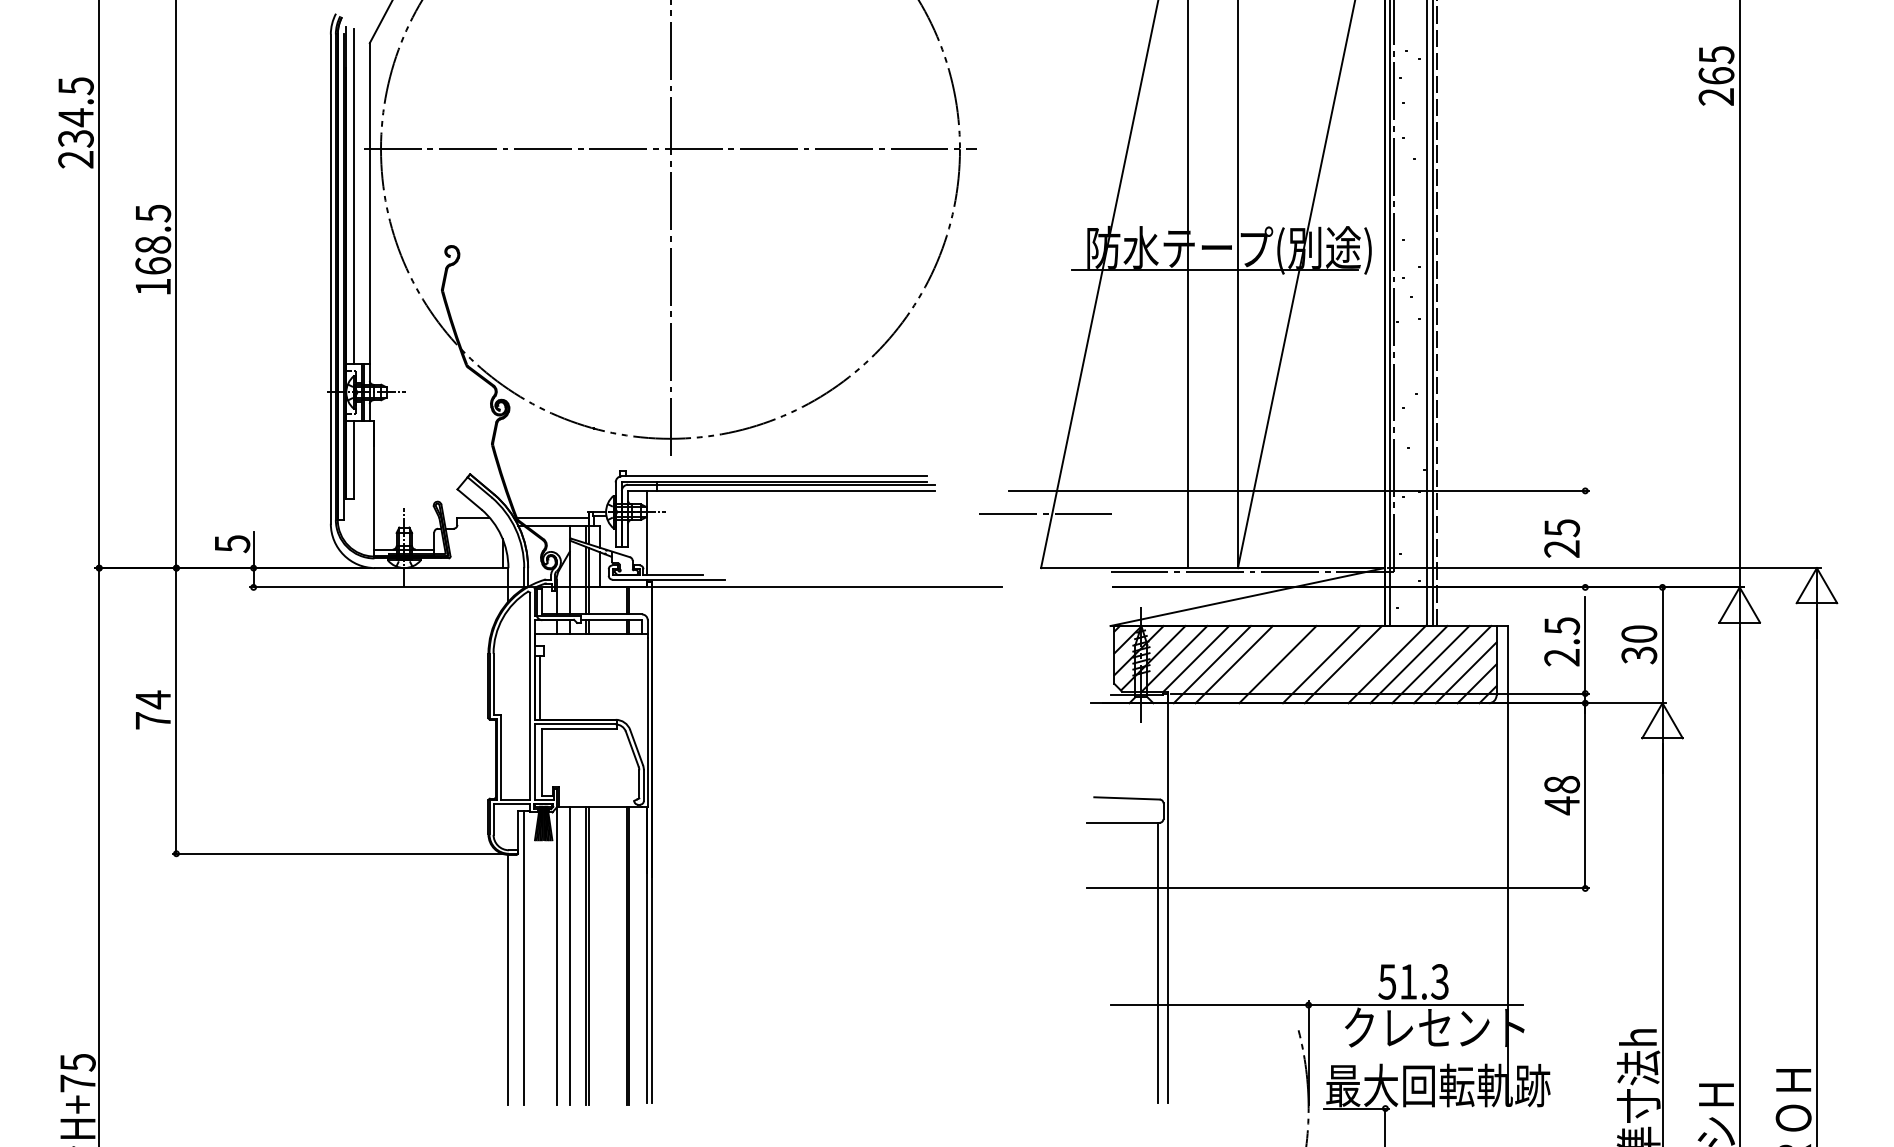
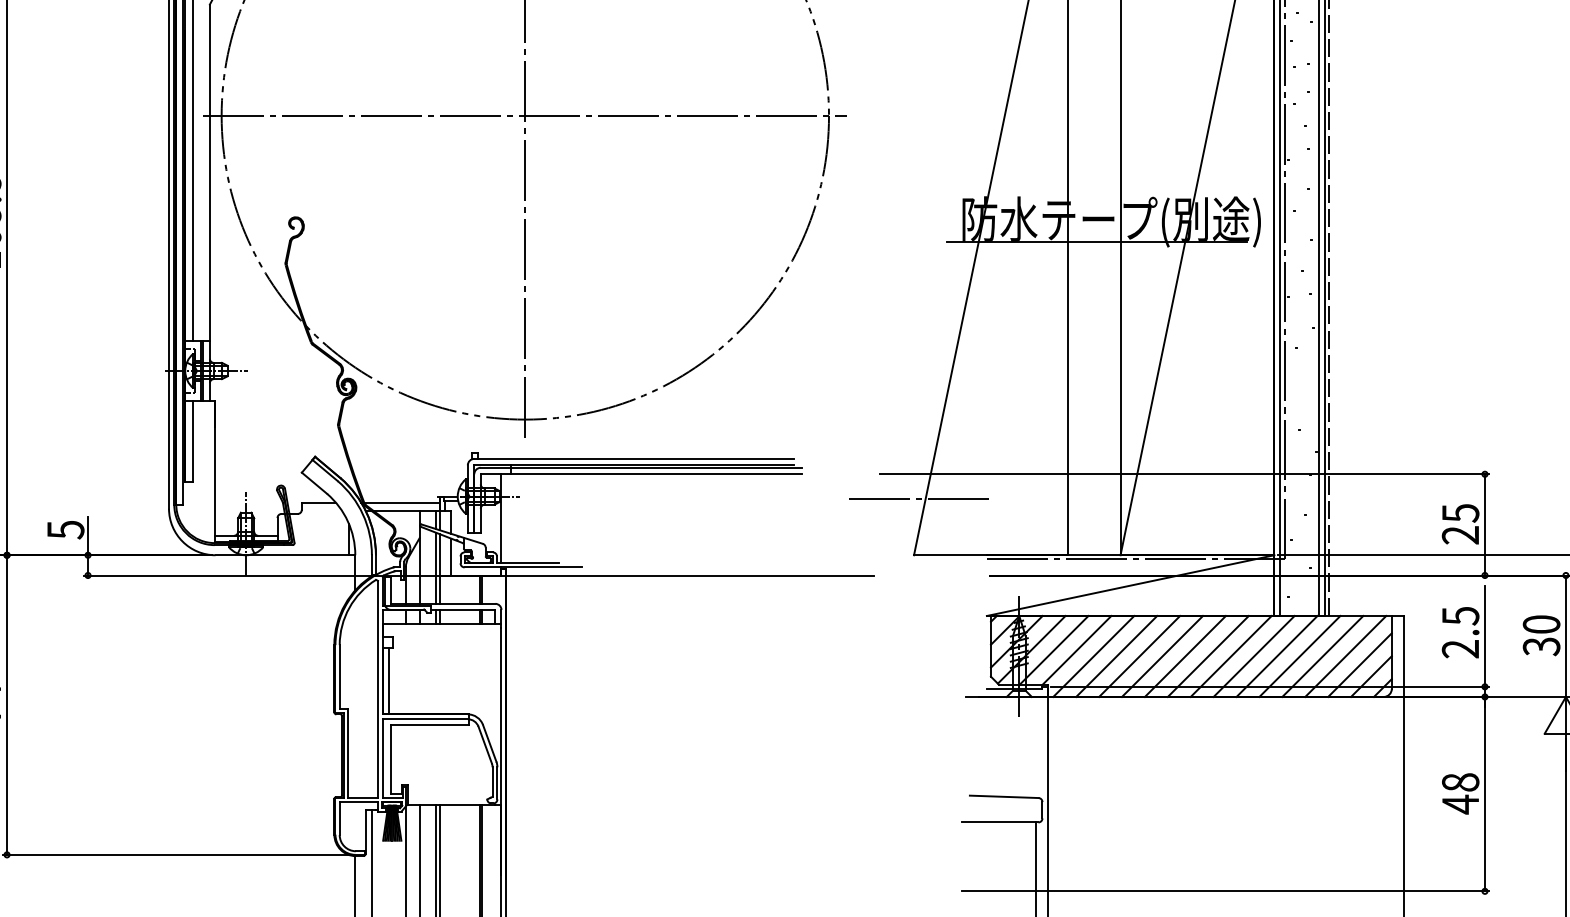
line: (1585, 538) -> (1485, 524), added
line: (1255, 664) -> (1138, 656), added
line: (1299, 664) -> (1185, 656), added
line: (1364, 664) -> (1253, 656), added

